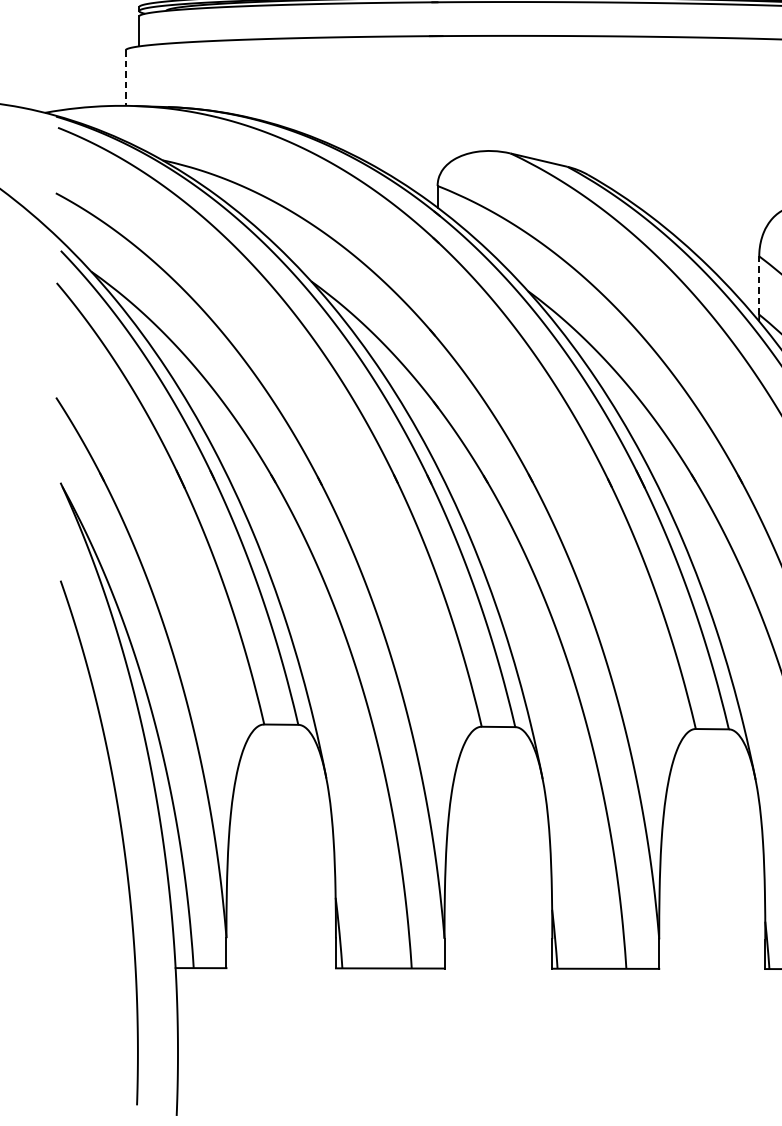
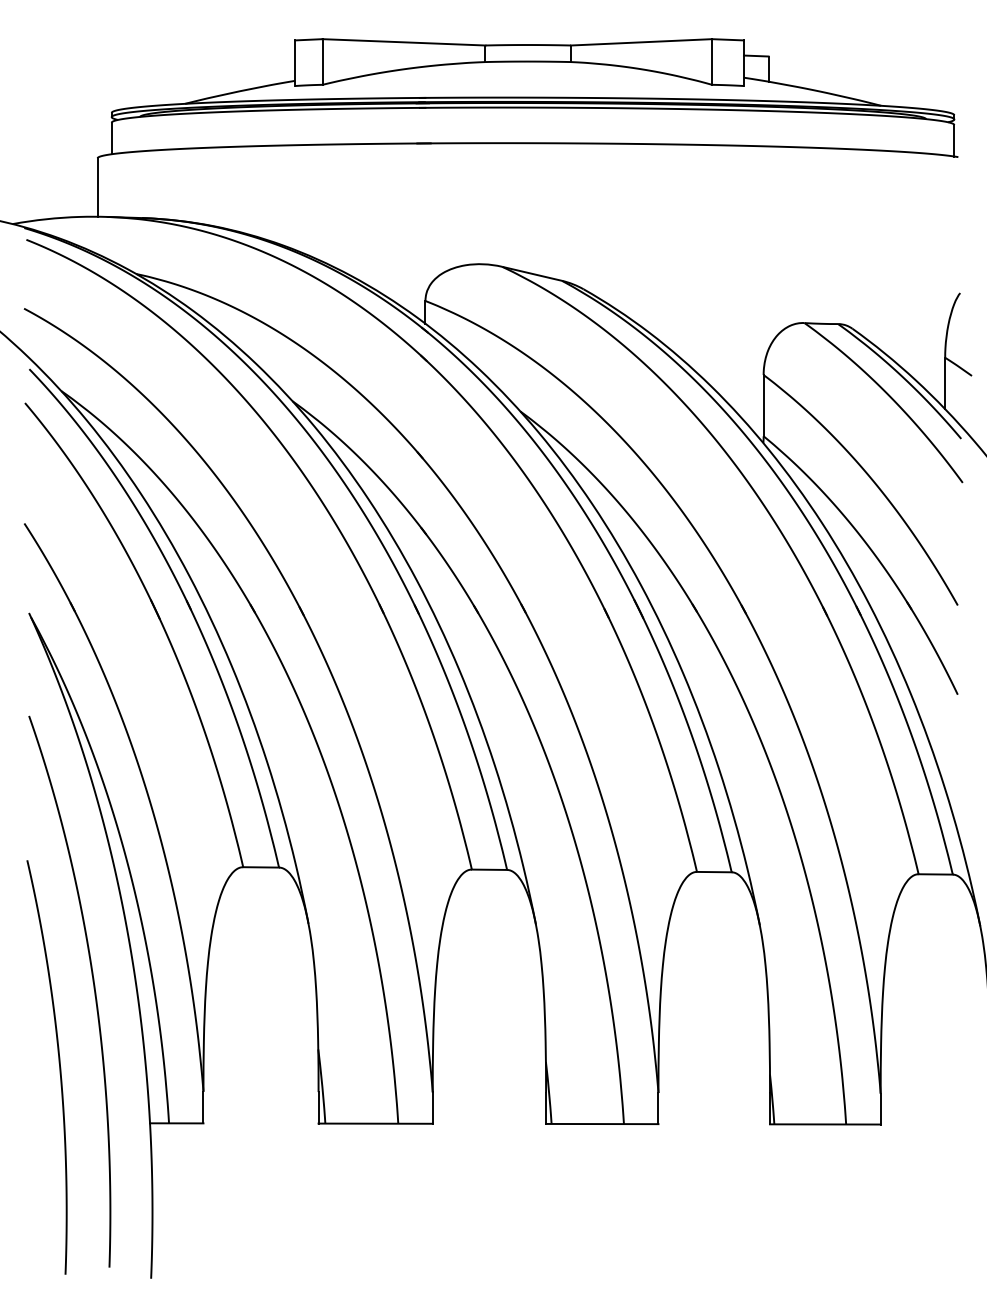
line: (125, 78) -> (97, 188), dashed -> solid
line: (759, 285) -> (763, 405), dashed -> solid
curve: (88, 911) -> (58, 1063), added

